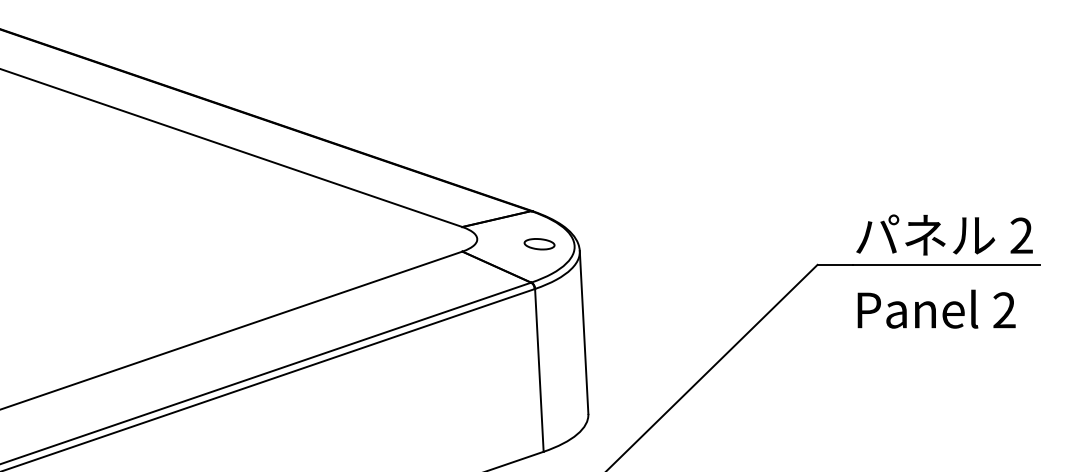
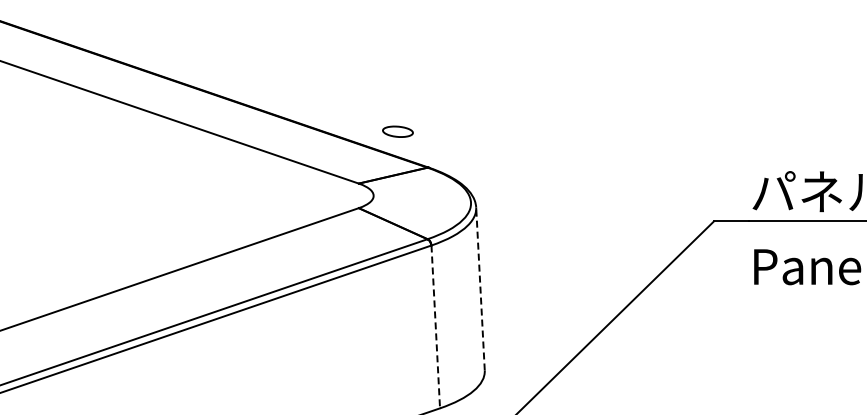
part: (539, 244) -> (397, 132), moved
line: (584, 332) -> (480, 289), solid -> dashed
line: (539, 370) -> (435, 327), solid -> dashed

